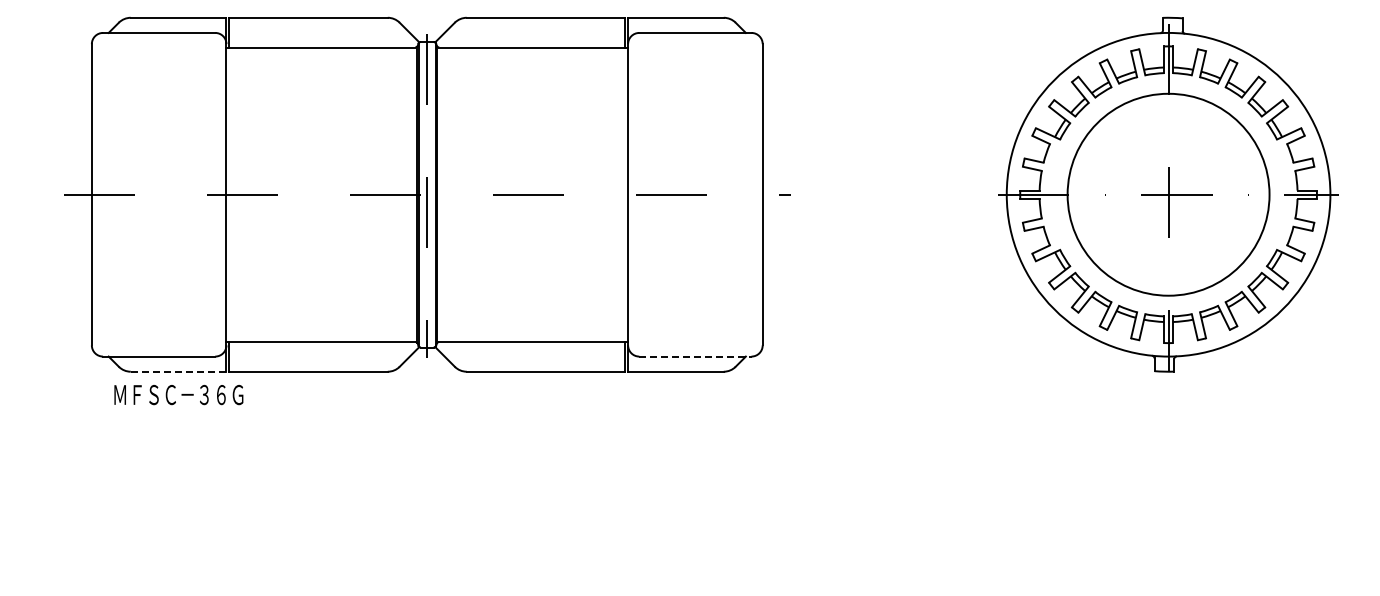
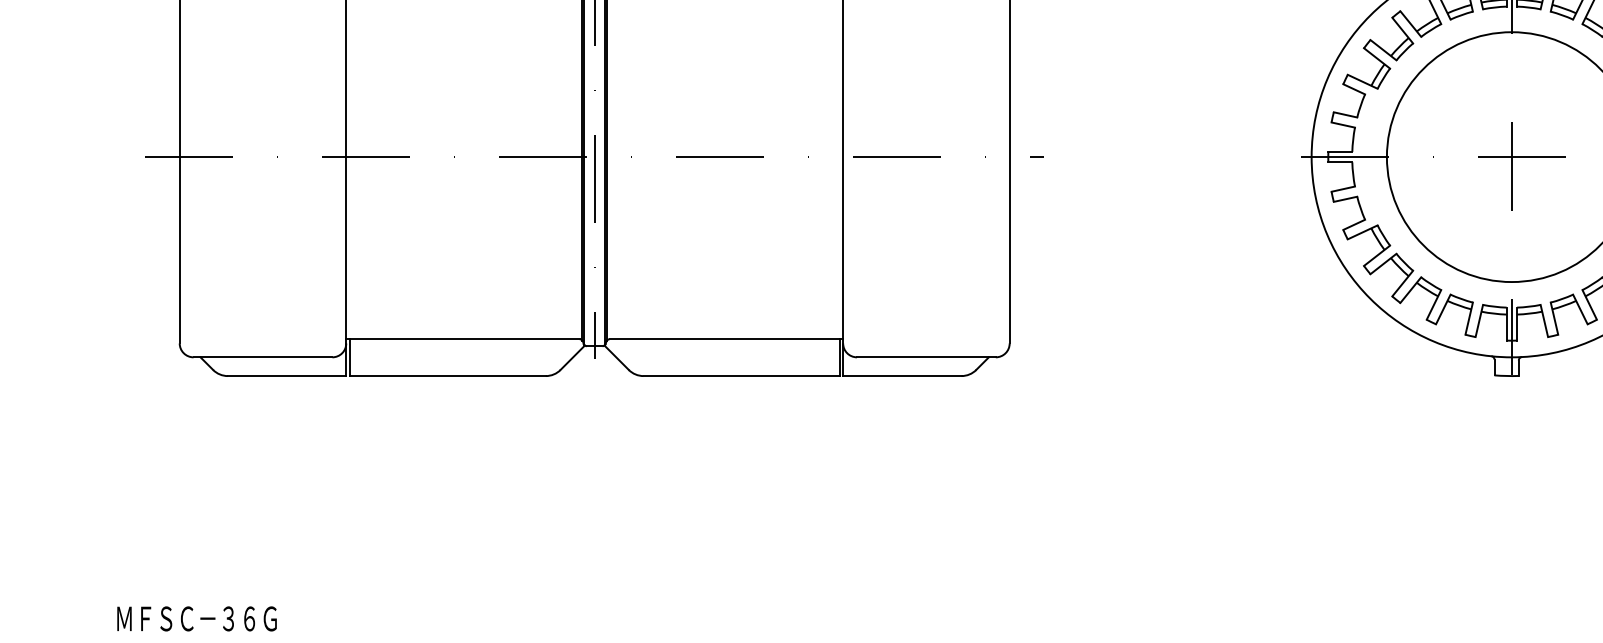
line: (695, 356) -> (926, 357), dashed -> solid
line: (178, 371) -> (286, 375), dashed -> solid
text: (178, 394) -> (196, 618), moved

